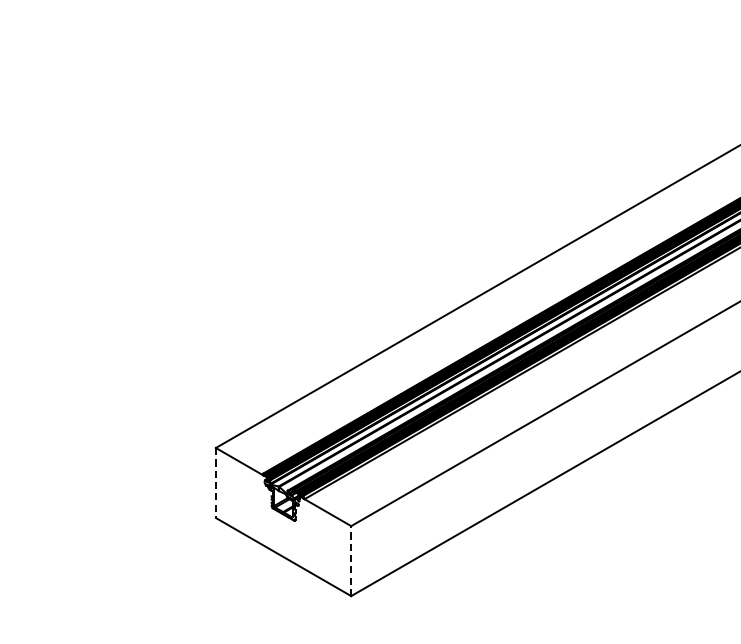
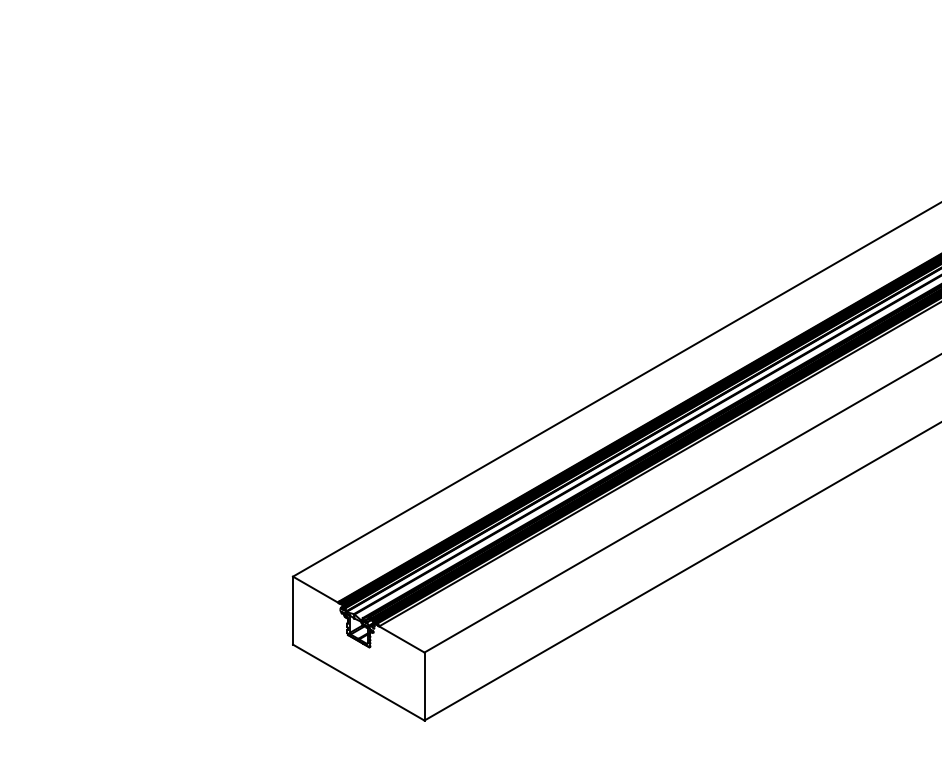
line: (216, 483) -> (293, 611), dashed -> solid
line: (351, 561) -> (424, 686), dashed -> solid

